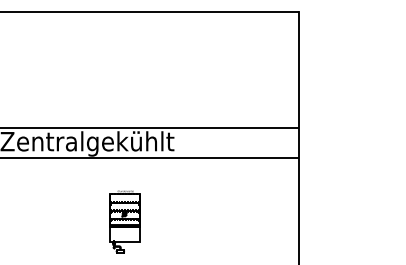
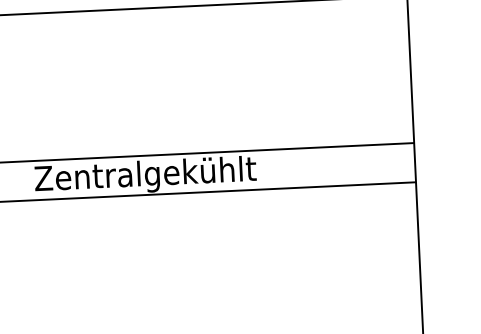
part: (124, 221) -> (197, 273), removed

